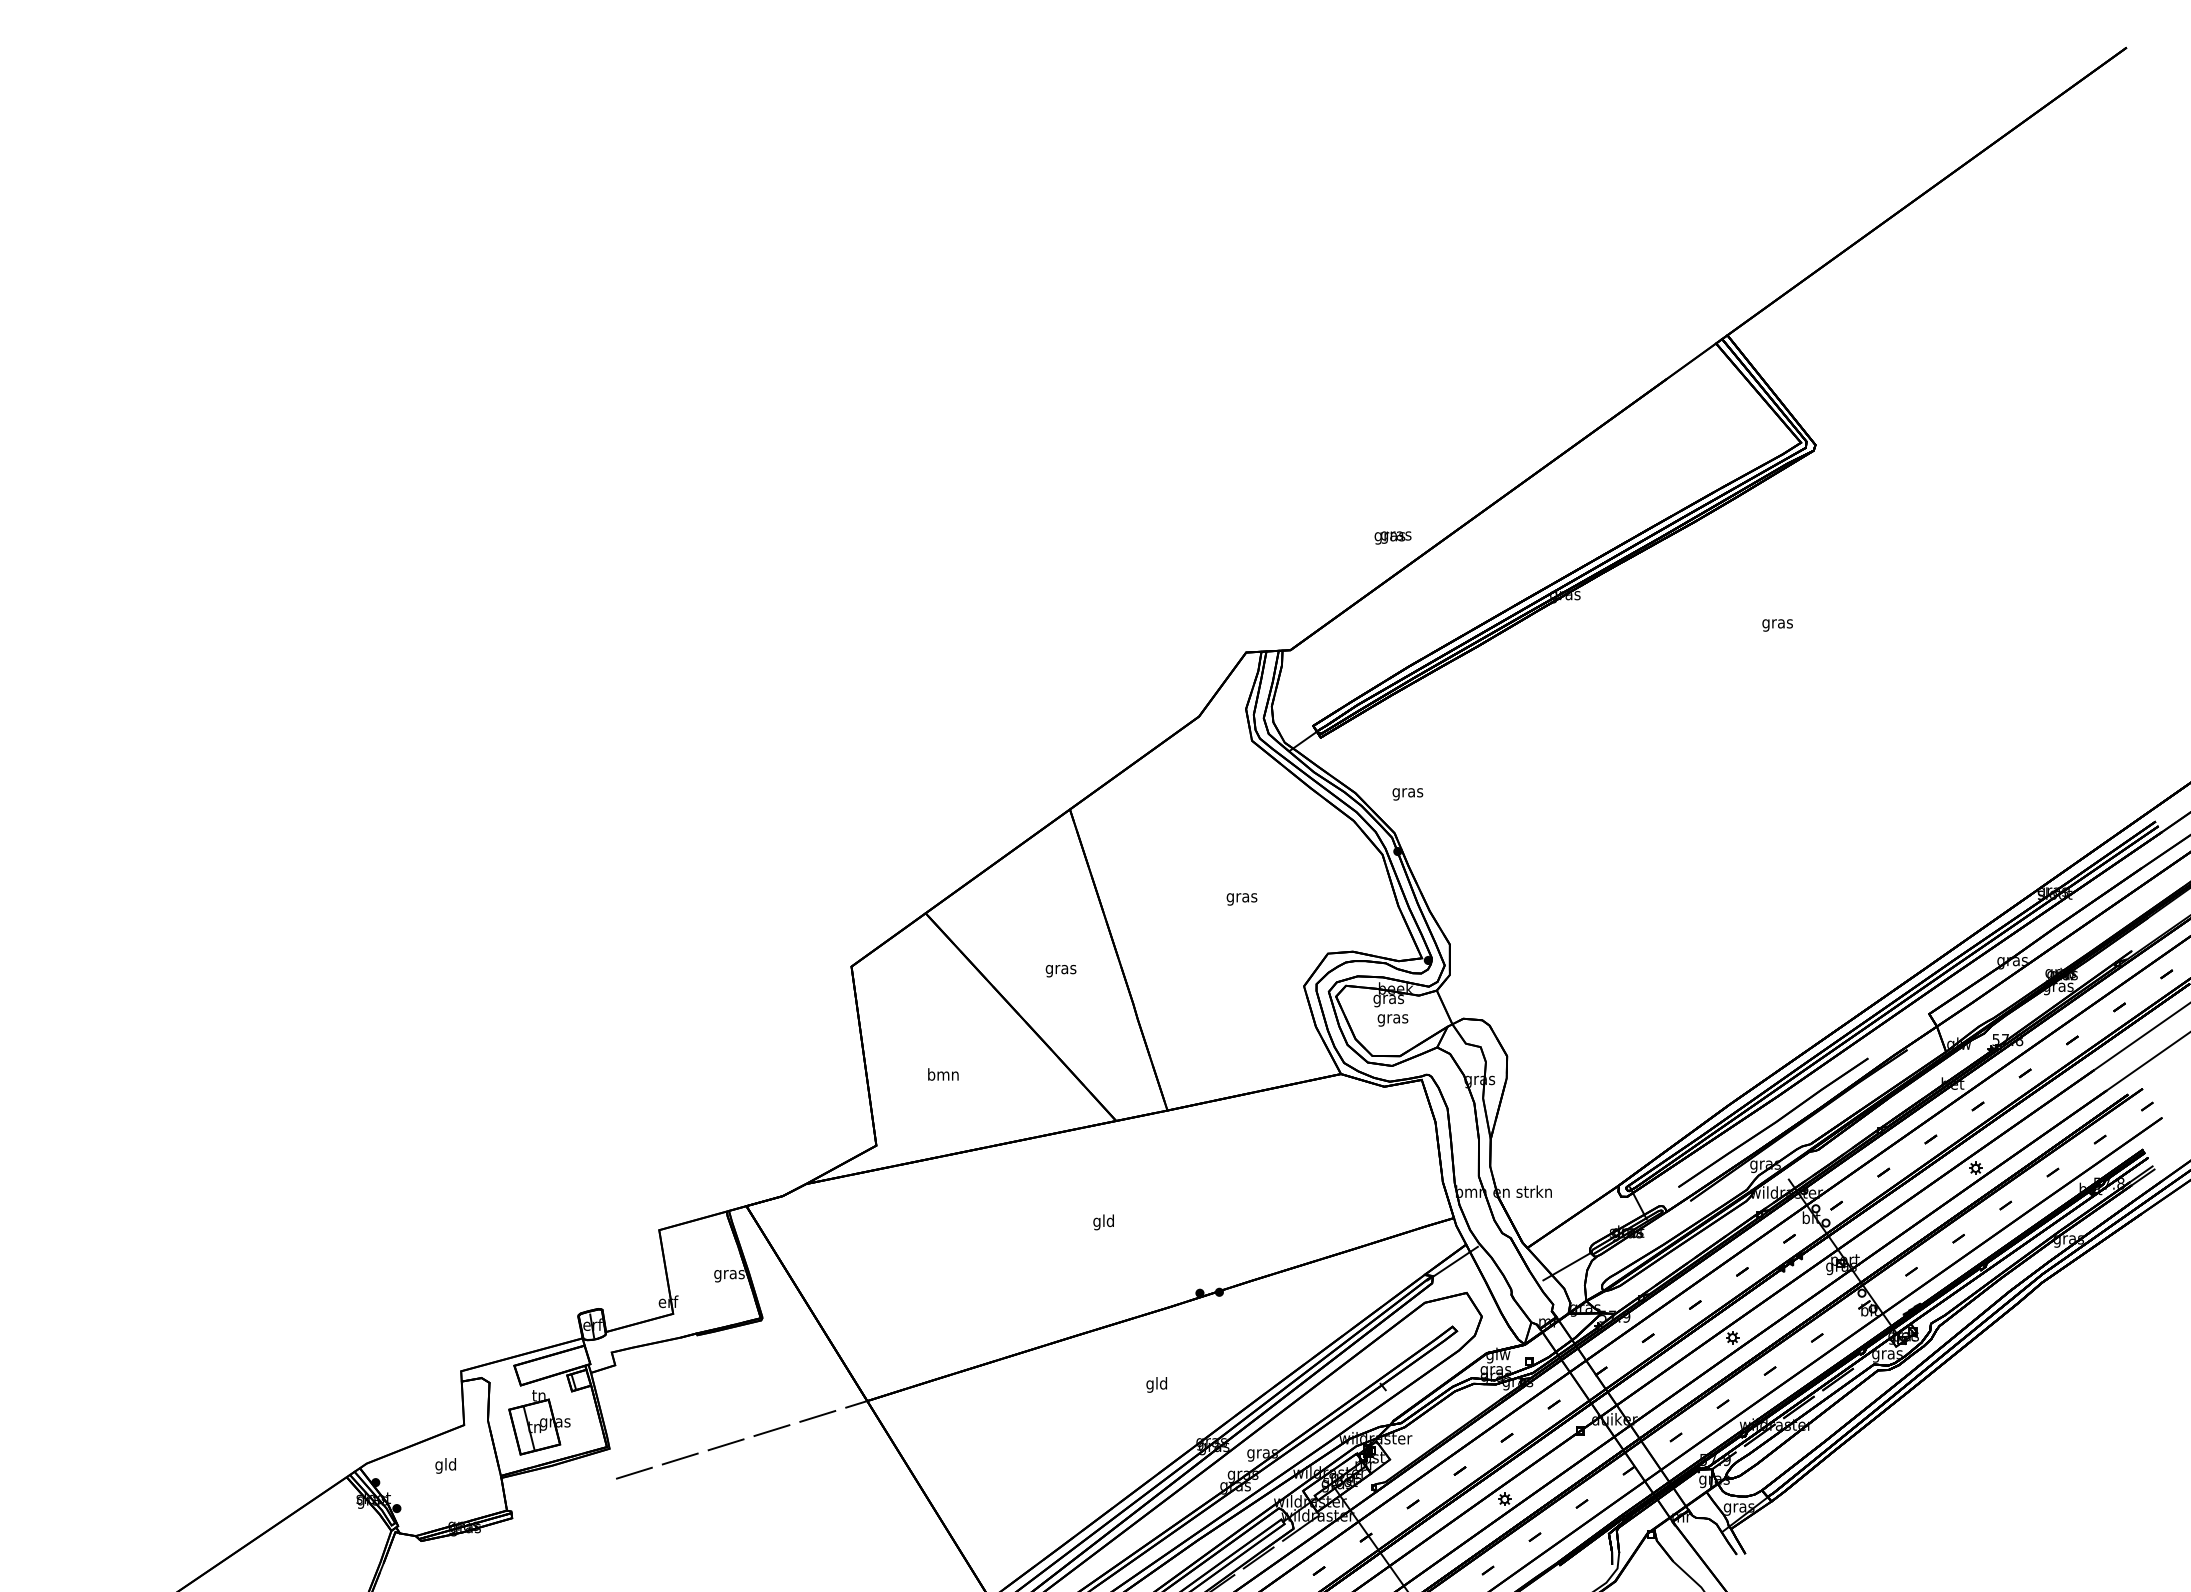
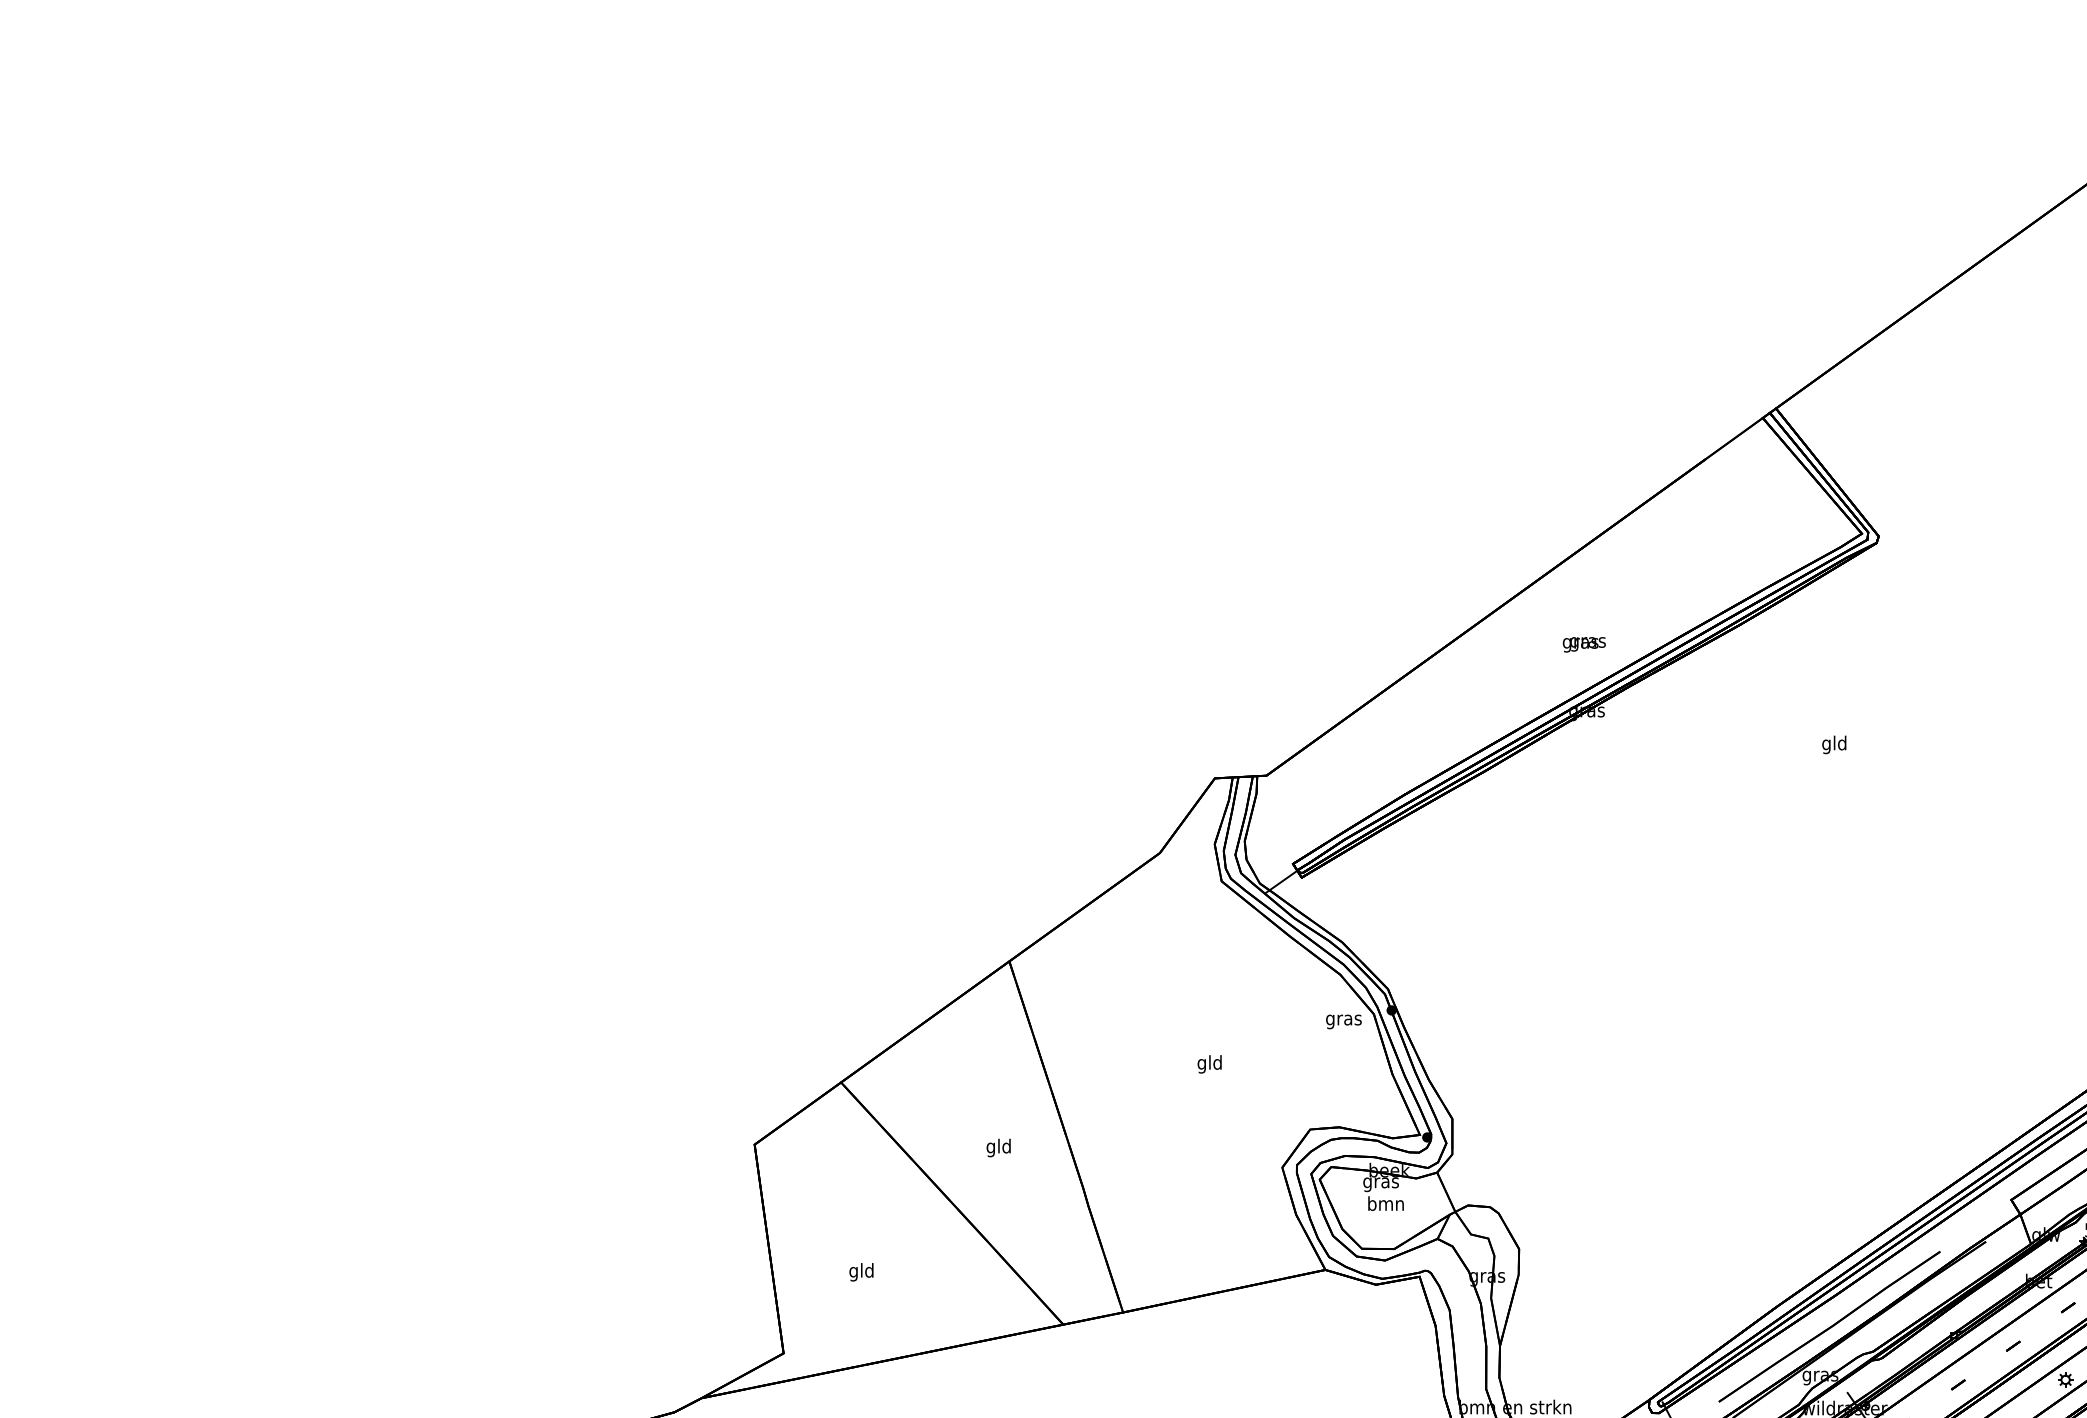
text: (1392, 537) -> (1583, 644), moved
text: (1777, 623) -> (1834, 744), gras -> gld
text: (1407, 794) -> (1343, 1022), moved
text: (1241, 897) -> (1209, 1064), gras -> gld
text: (1060, 969) -> (998, 1148), gras -> gld
text: (1392, 1018) -> (1385, 1205), gras -> bmn
text: (943, 1075) -> (861, 1271), bmn -> gld

